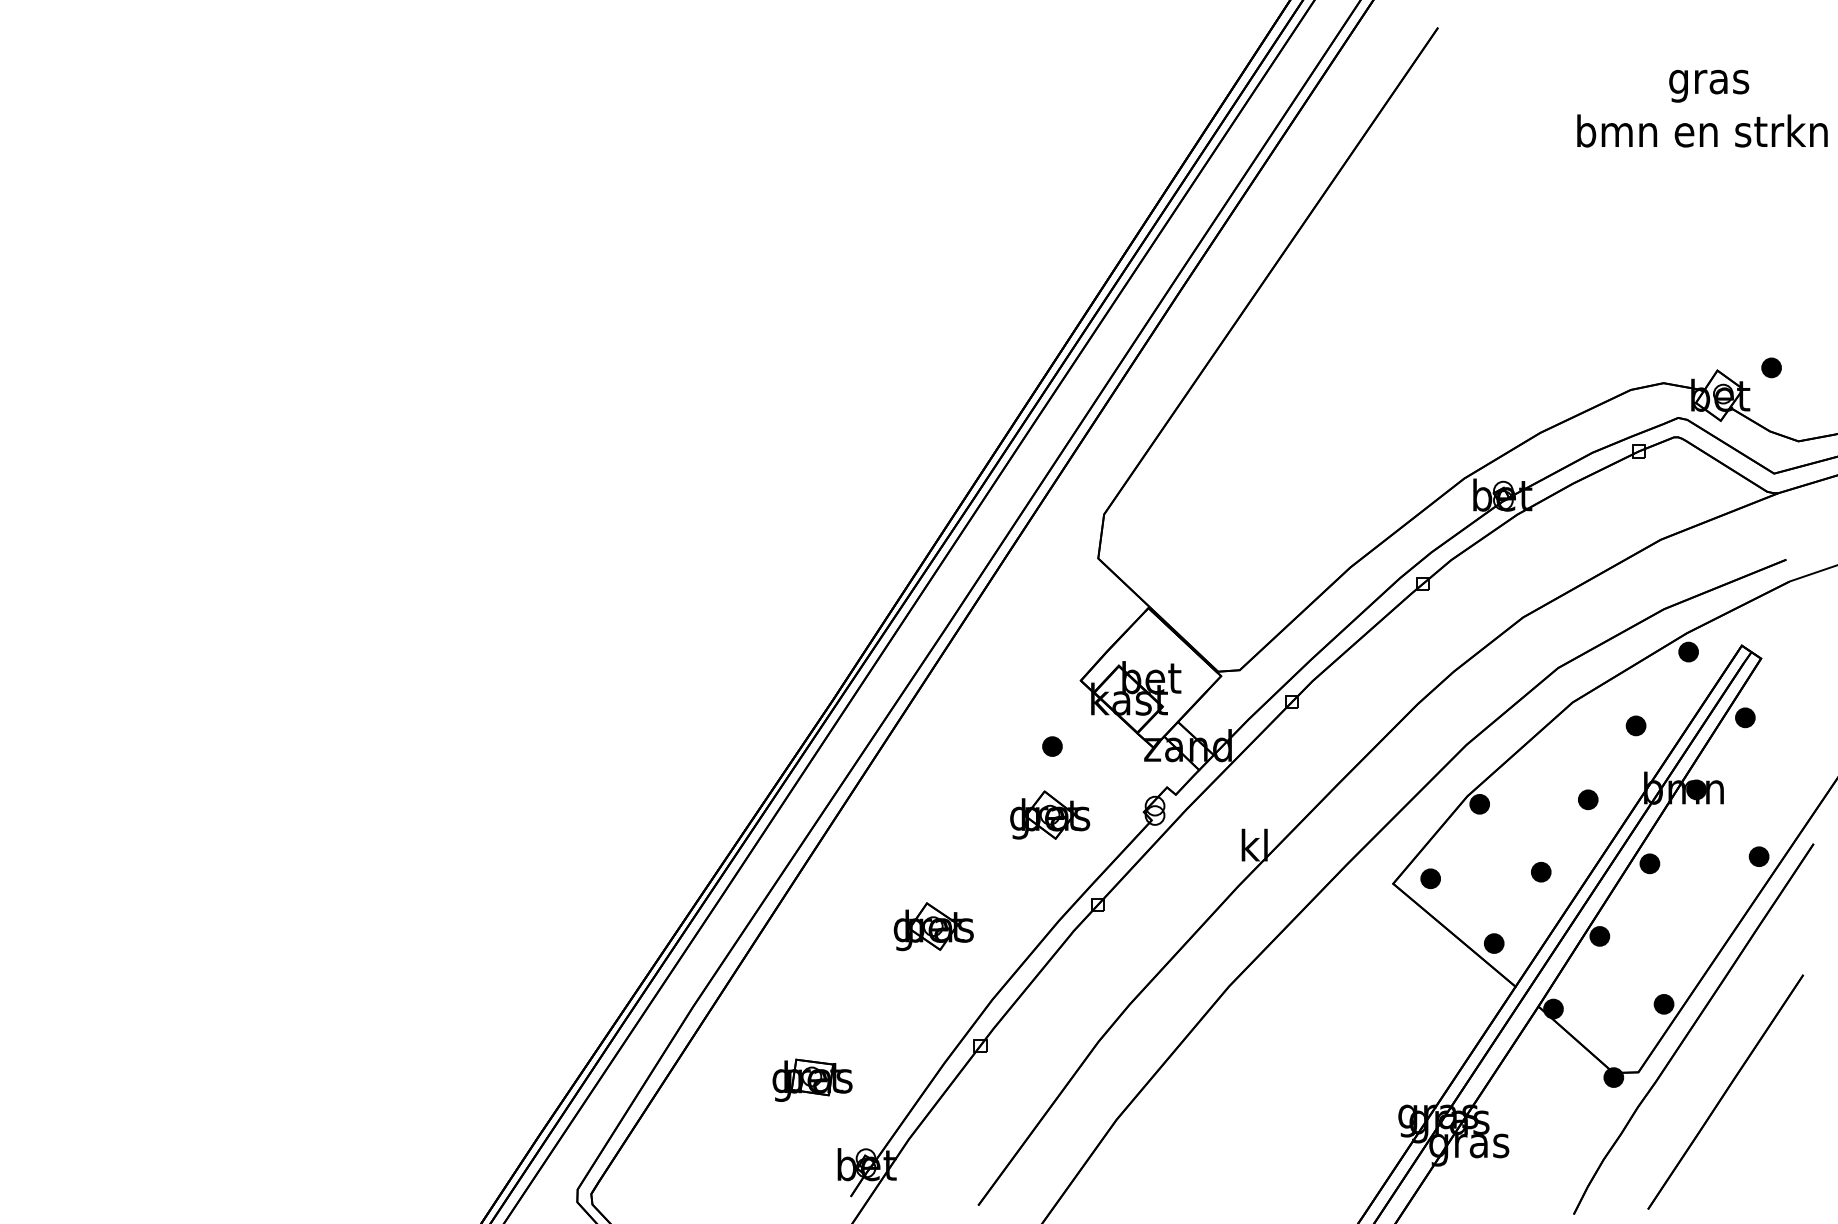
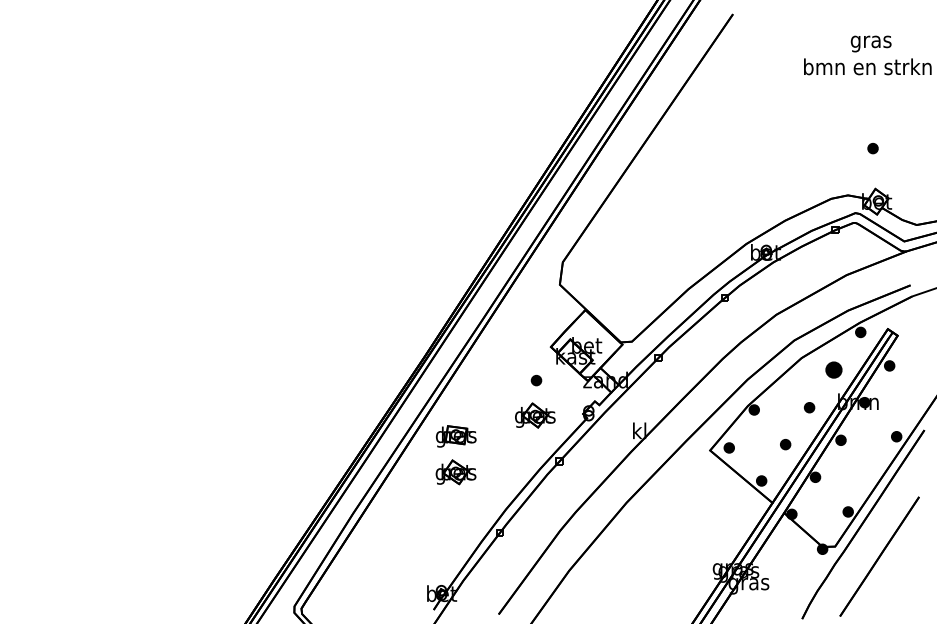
part: (1770, 367) -> (872, 148), moved
part: (1635, 724) -> (833, 369), size x1.6
part: (932, 926) -> (455, 472), moved
part: (813, 1079) -> (456, 436), moved

